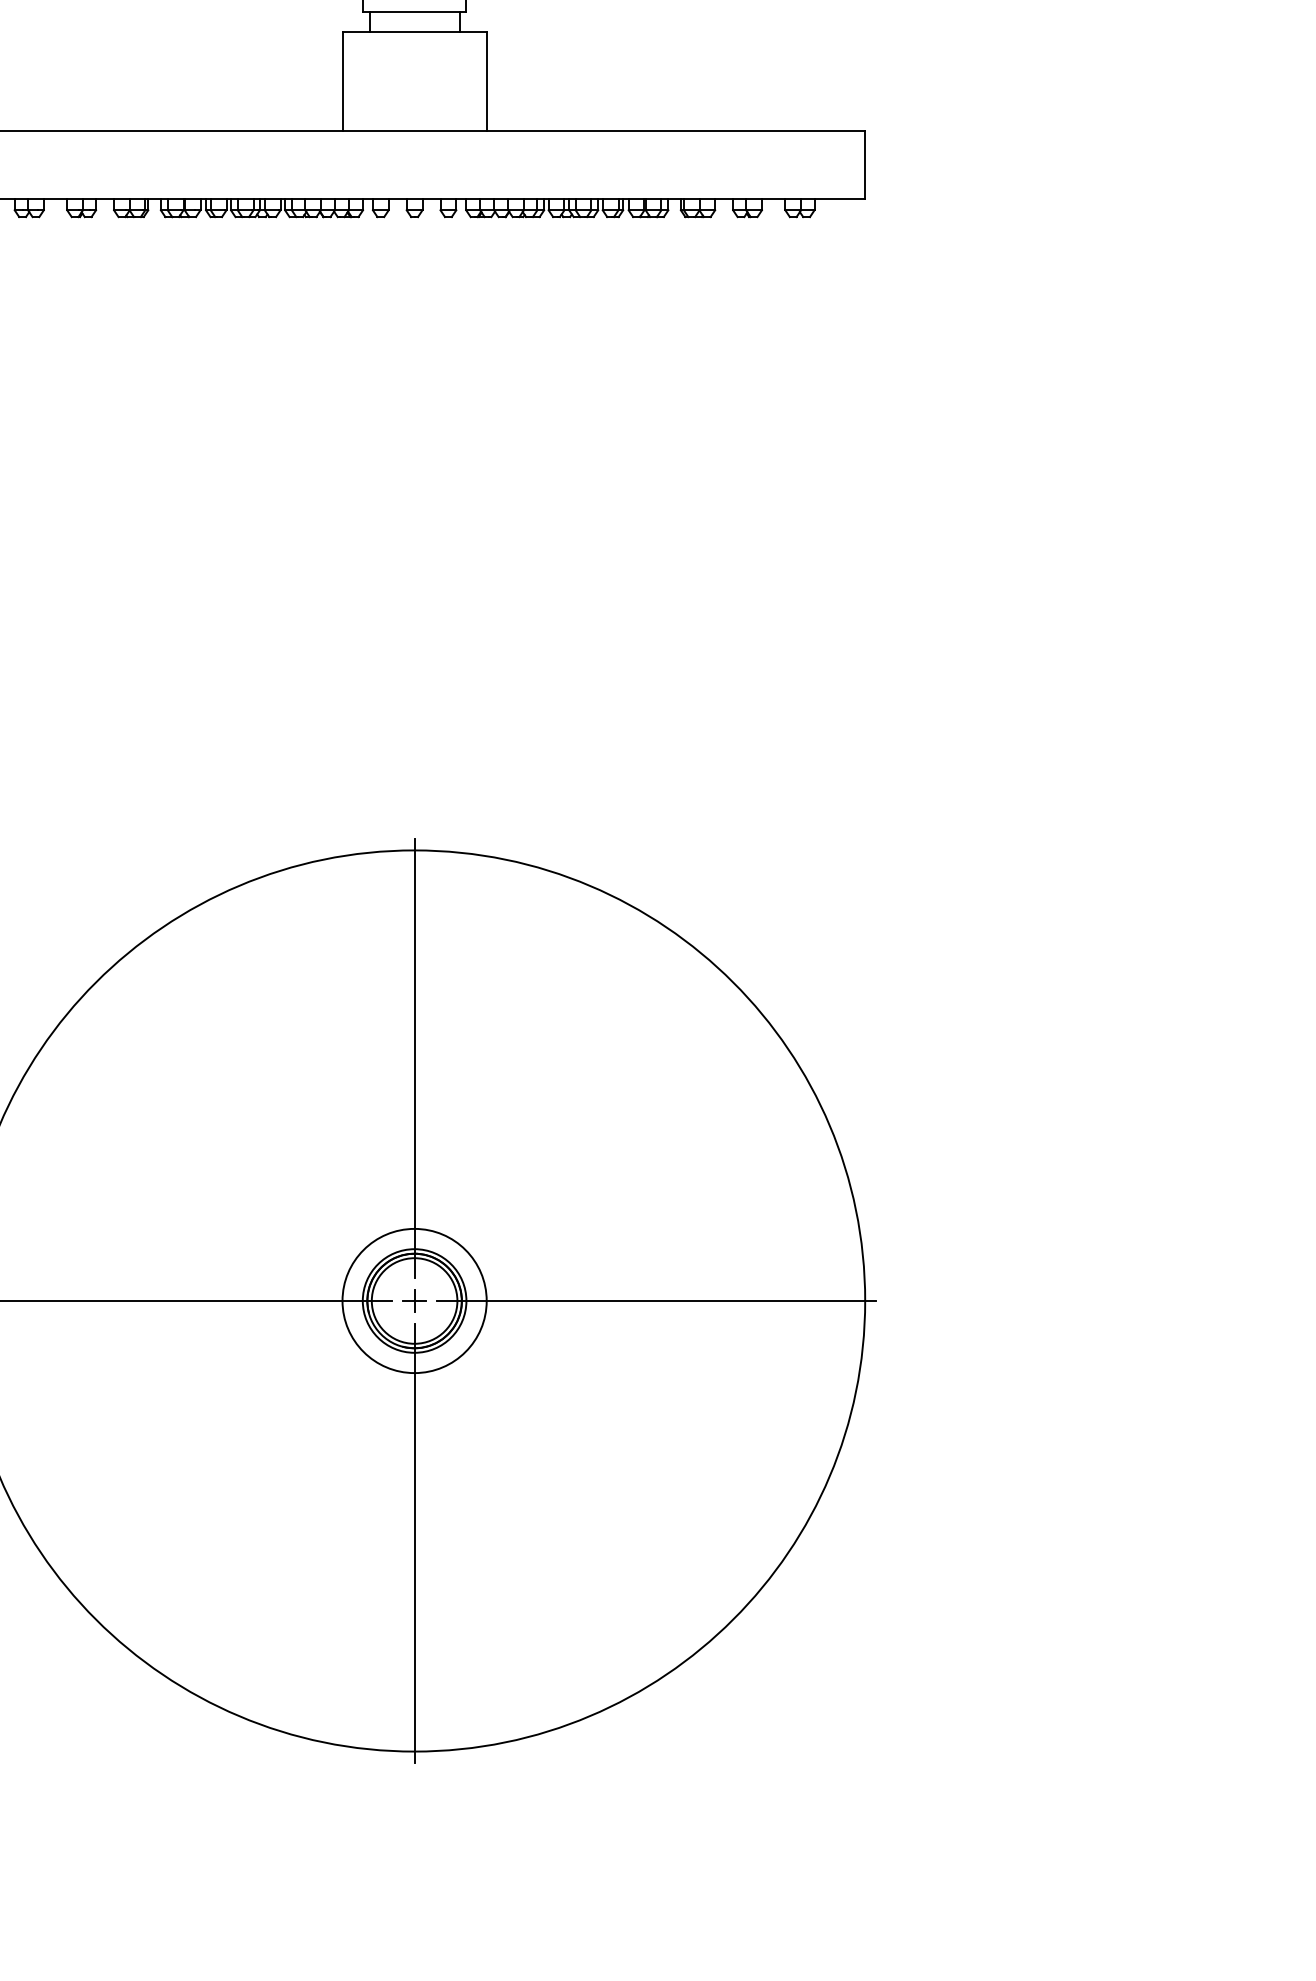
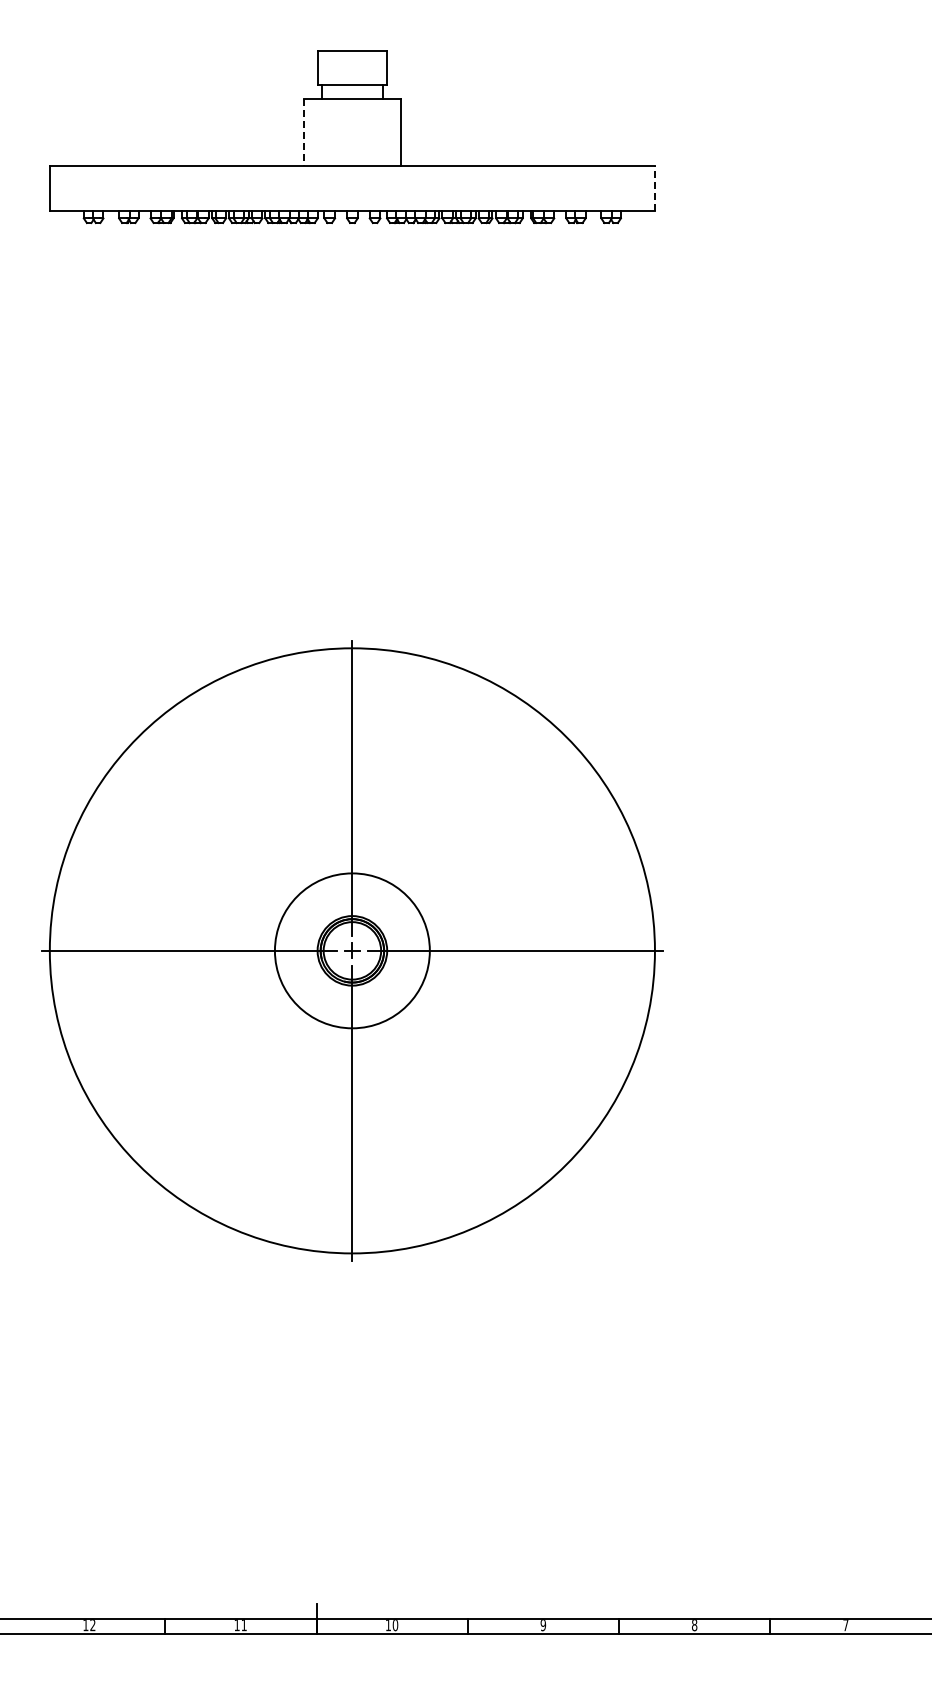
line: (343, 82) -> (304, 132), solid -> dashed
line: (864, 165) -> (654, 188), solid -> dashed
circle: (414, 1300) -> (352, 950), size x1.6

